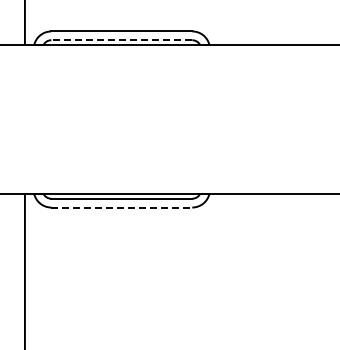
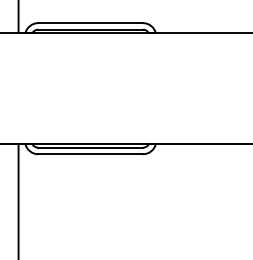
line: (121, 40) -> (90, 29), dashed -> solid
line: (122, 207) -> (91, 154), dashed -> solid

